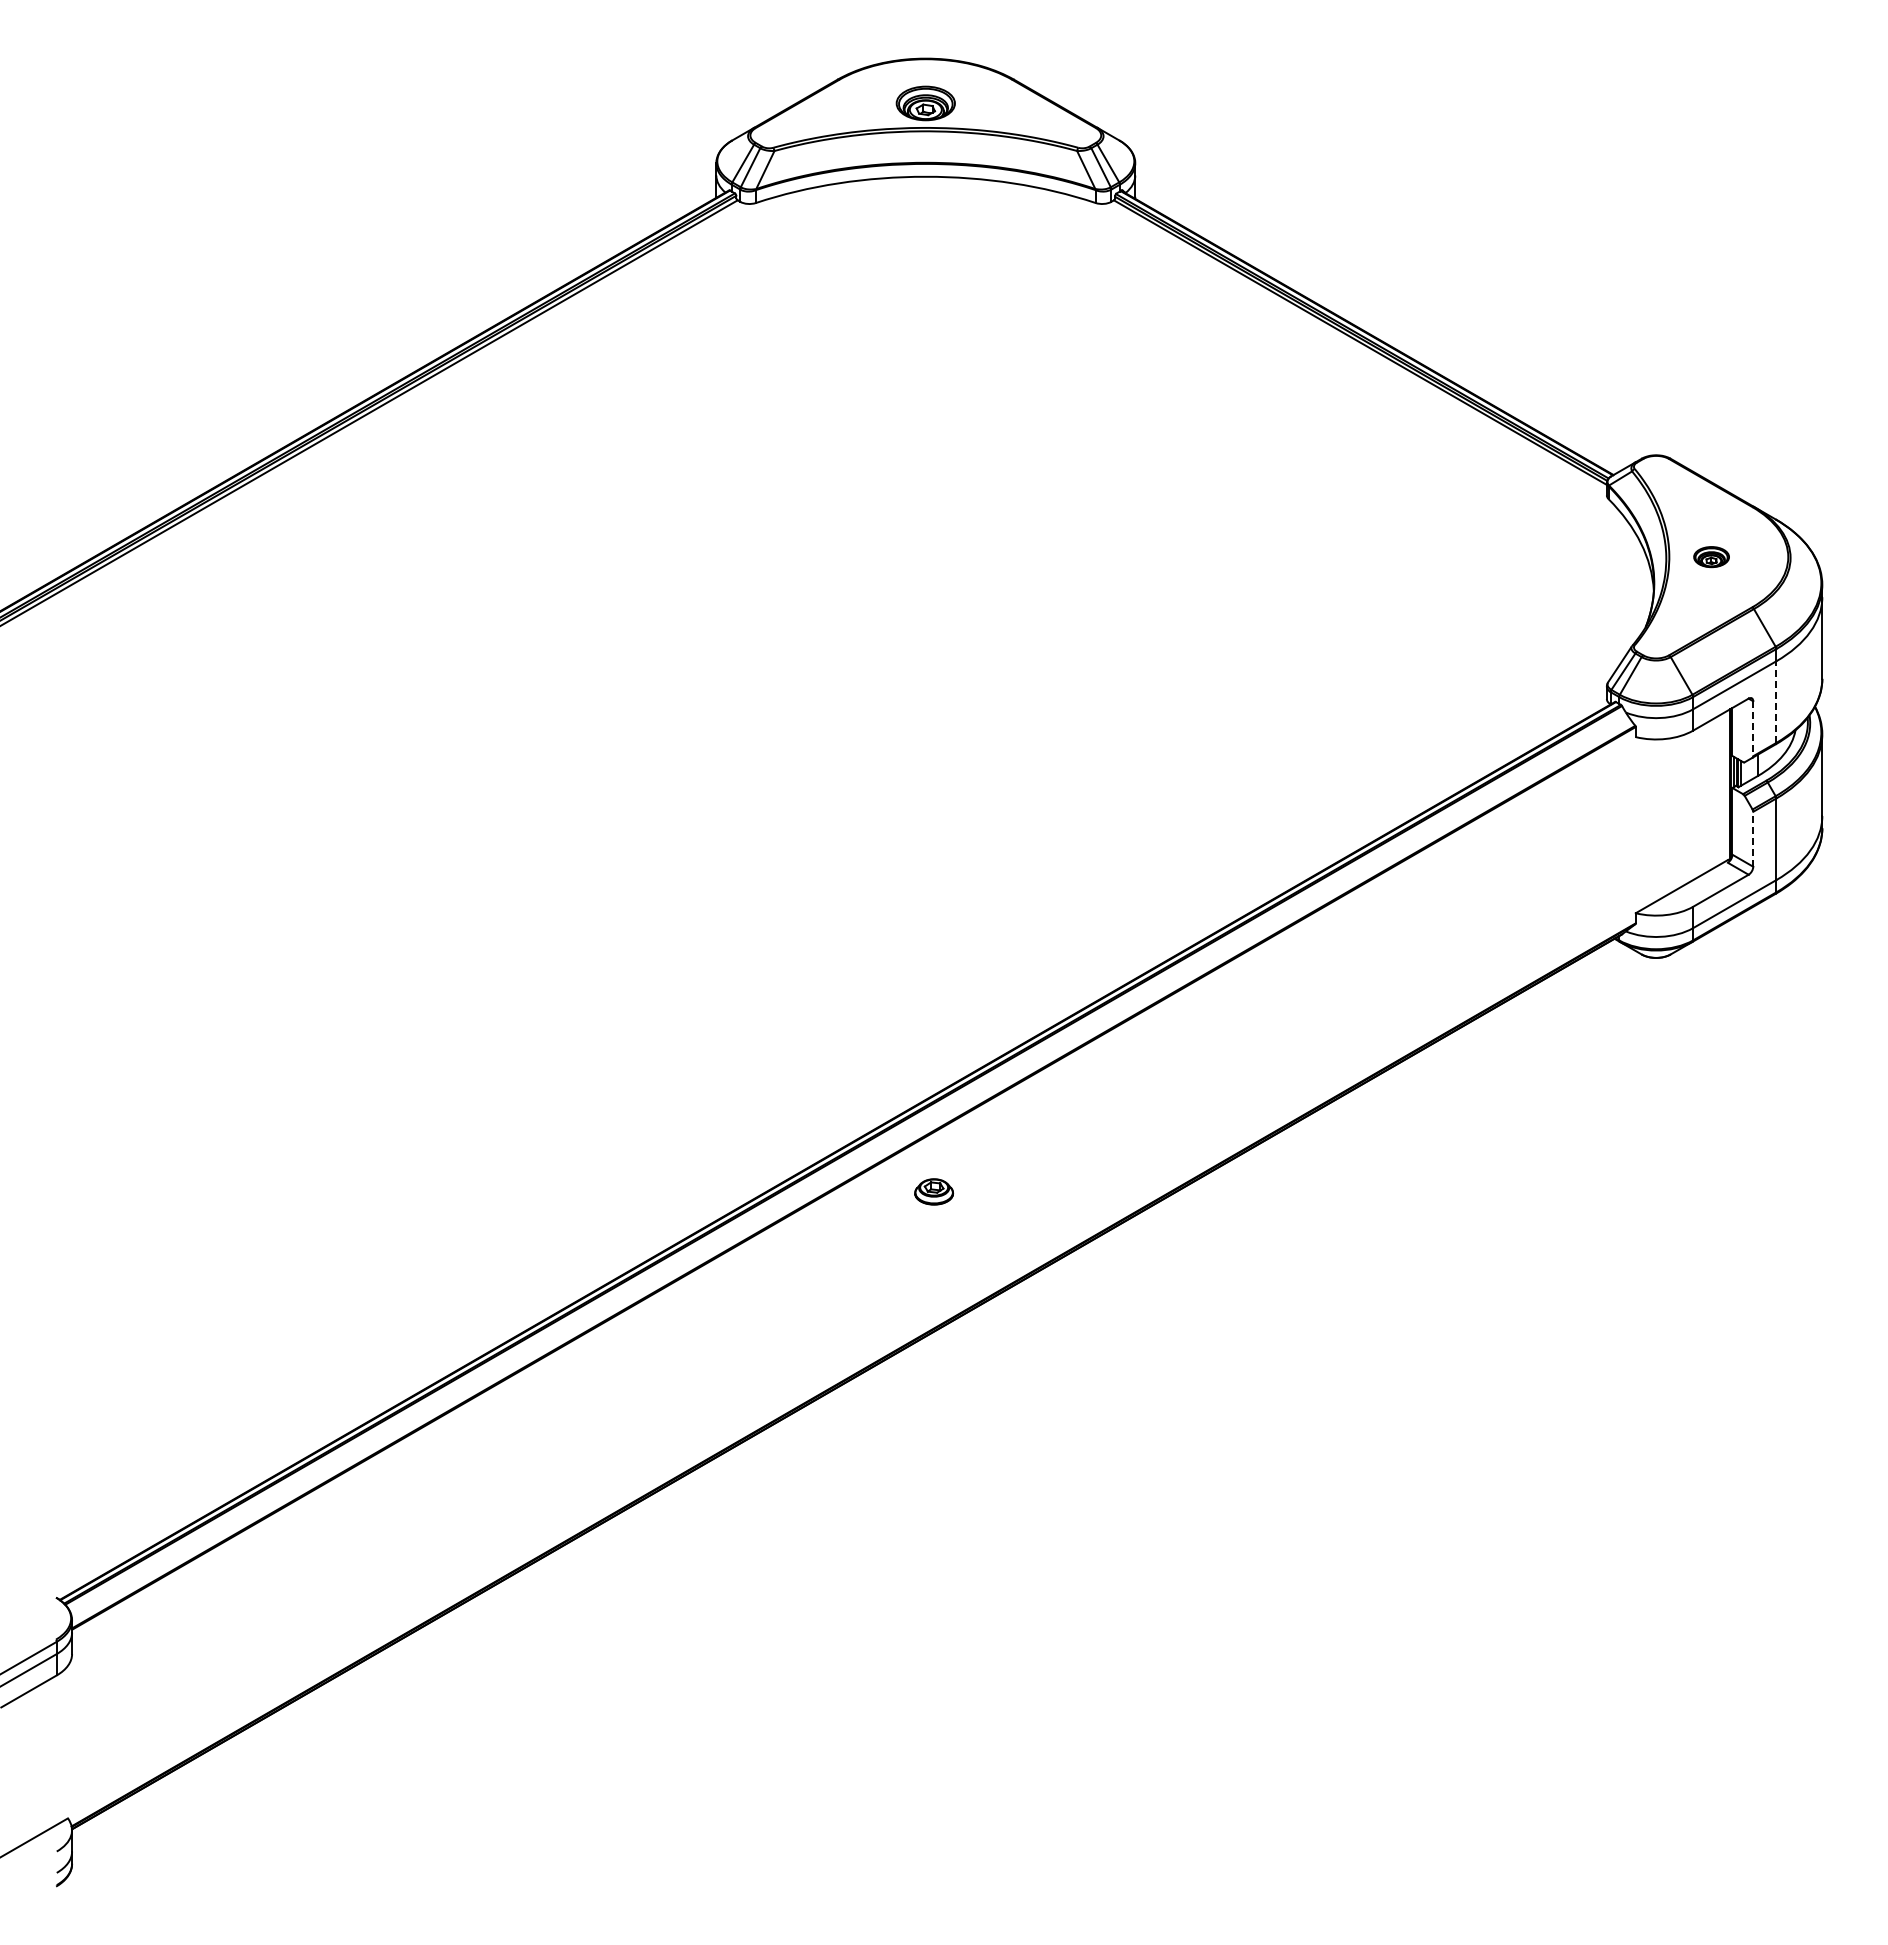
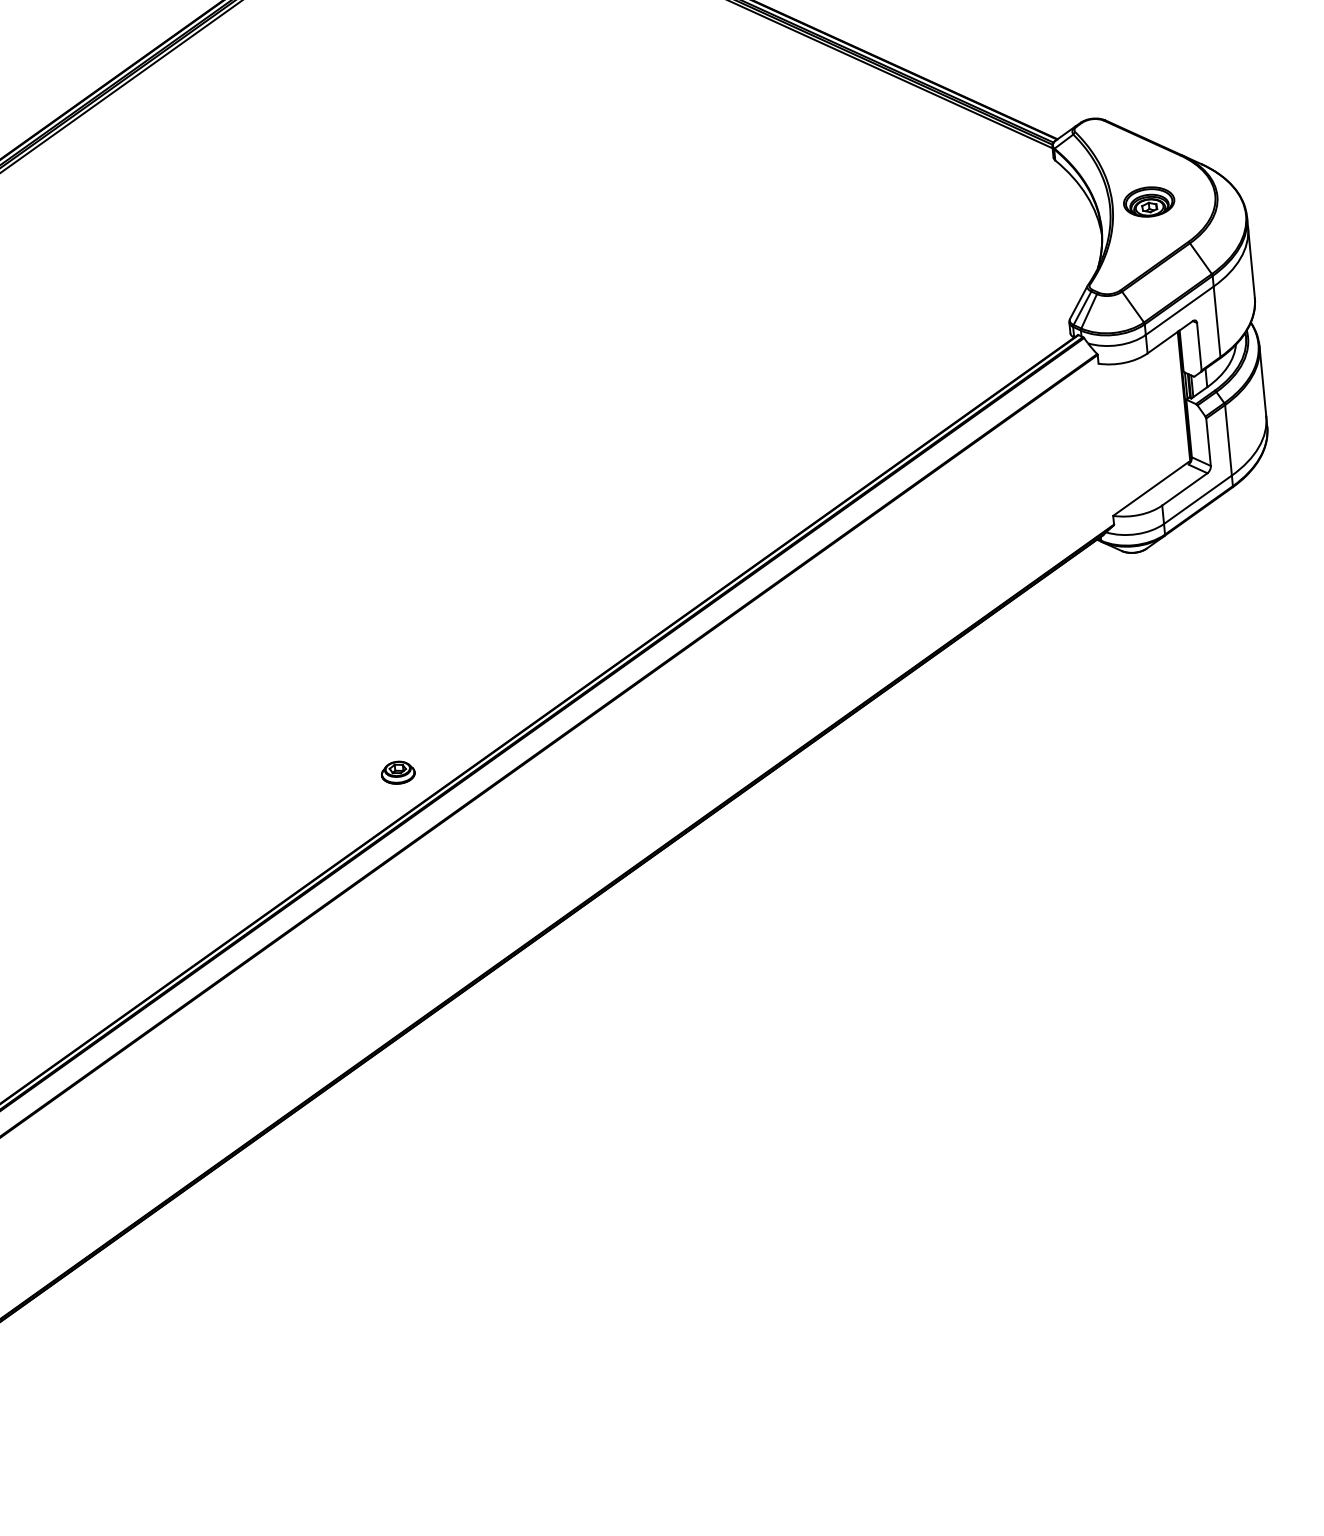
part: (1711, 556) -> (1148, 201), size x1.67
line: (1776, 702) -> (1217, 322), dashed -> solid
line: (1753, 729) -> (1199, 347), dashed -> solid
line: (1753, 838) -> (1208, 441), dashed -> solid
part: (933, 1191) -> (397, 772), moved

